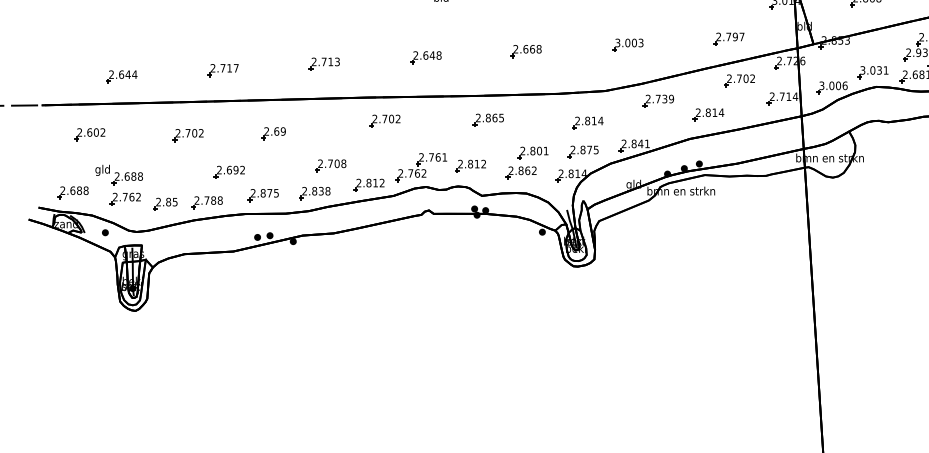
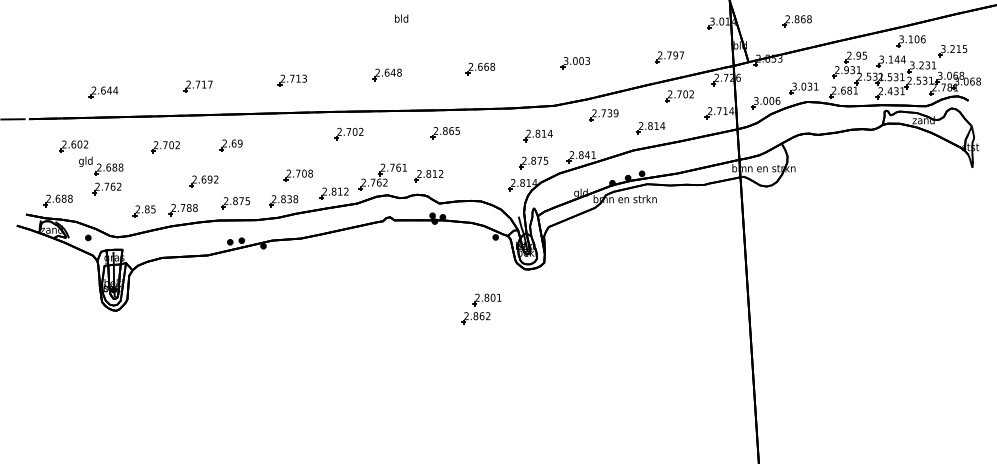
part: (272, 133) -> (230, 145), moved
part: (527, 162) -> (481, 308), moved
part: (119, 185) -> (101, 175), moved

